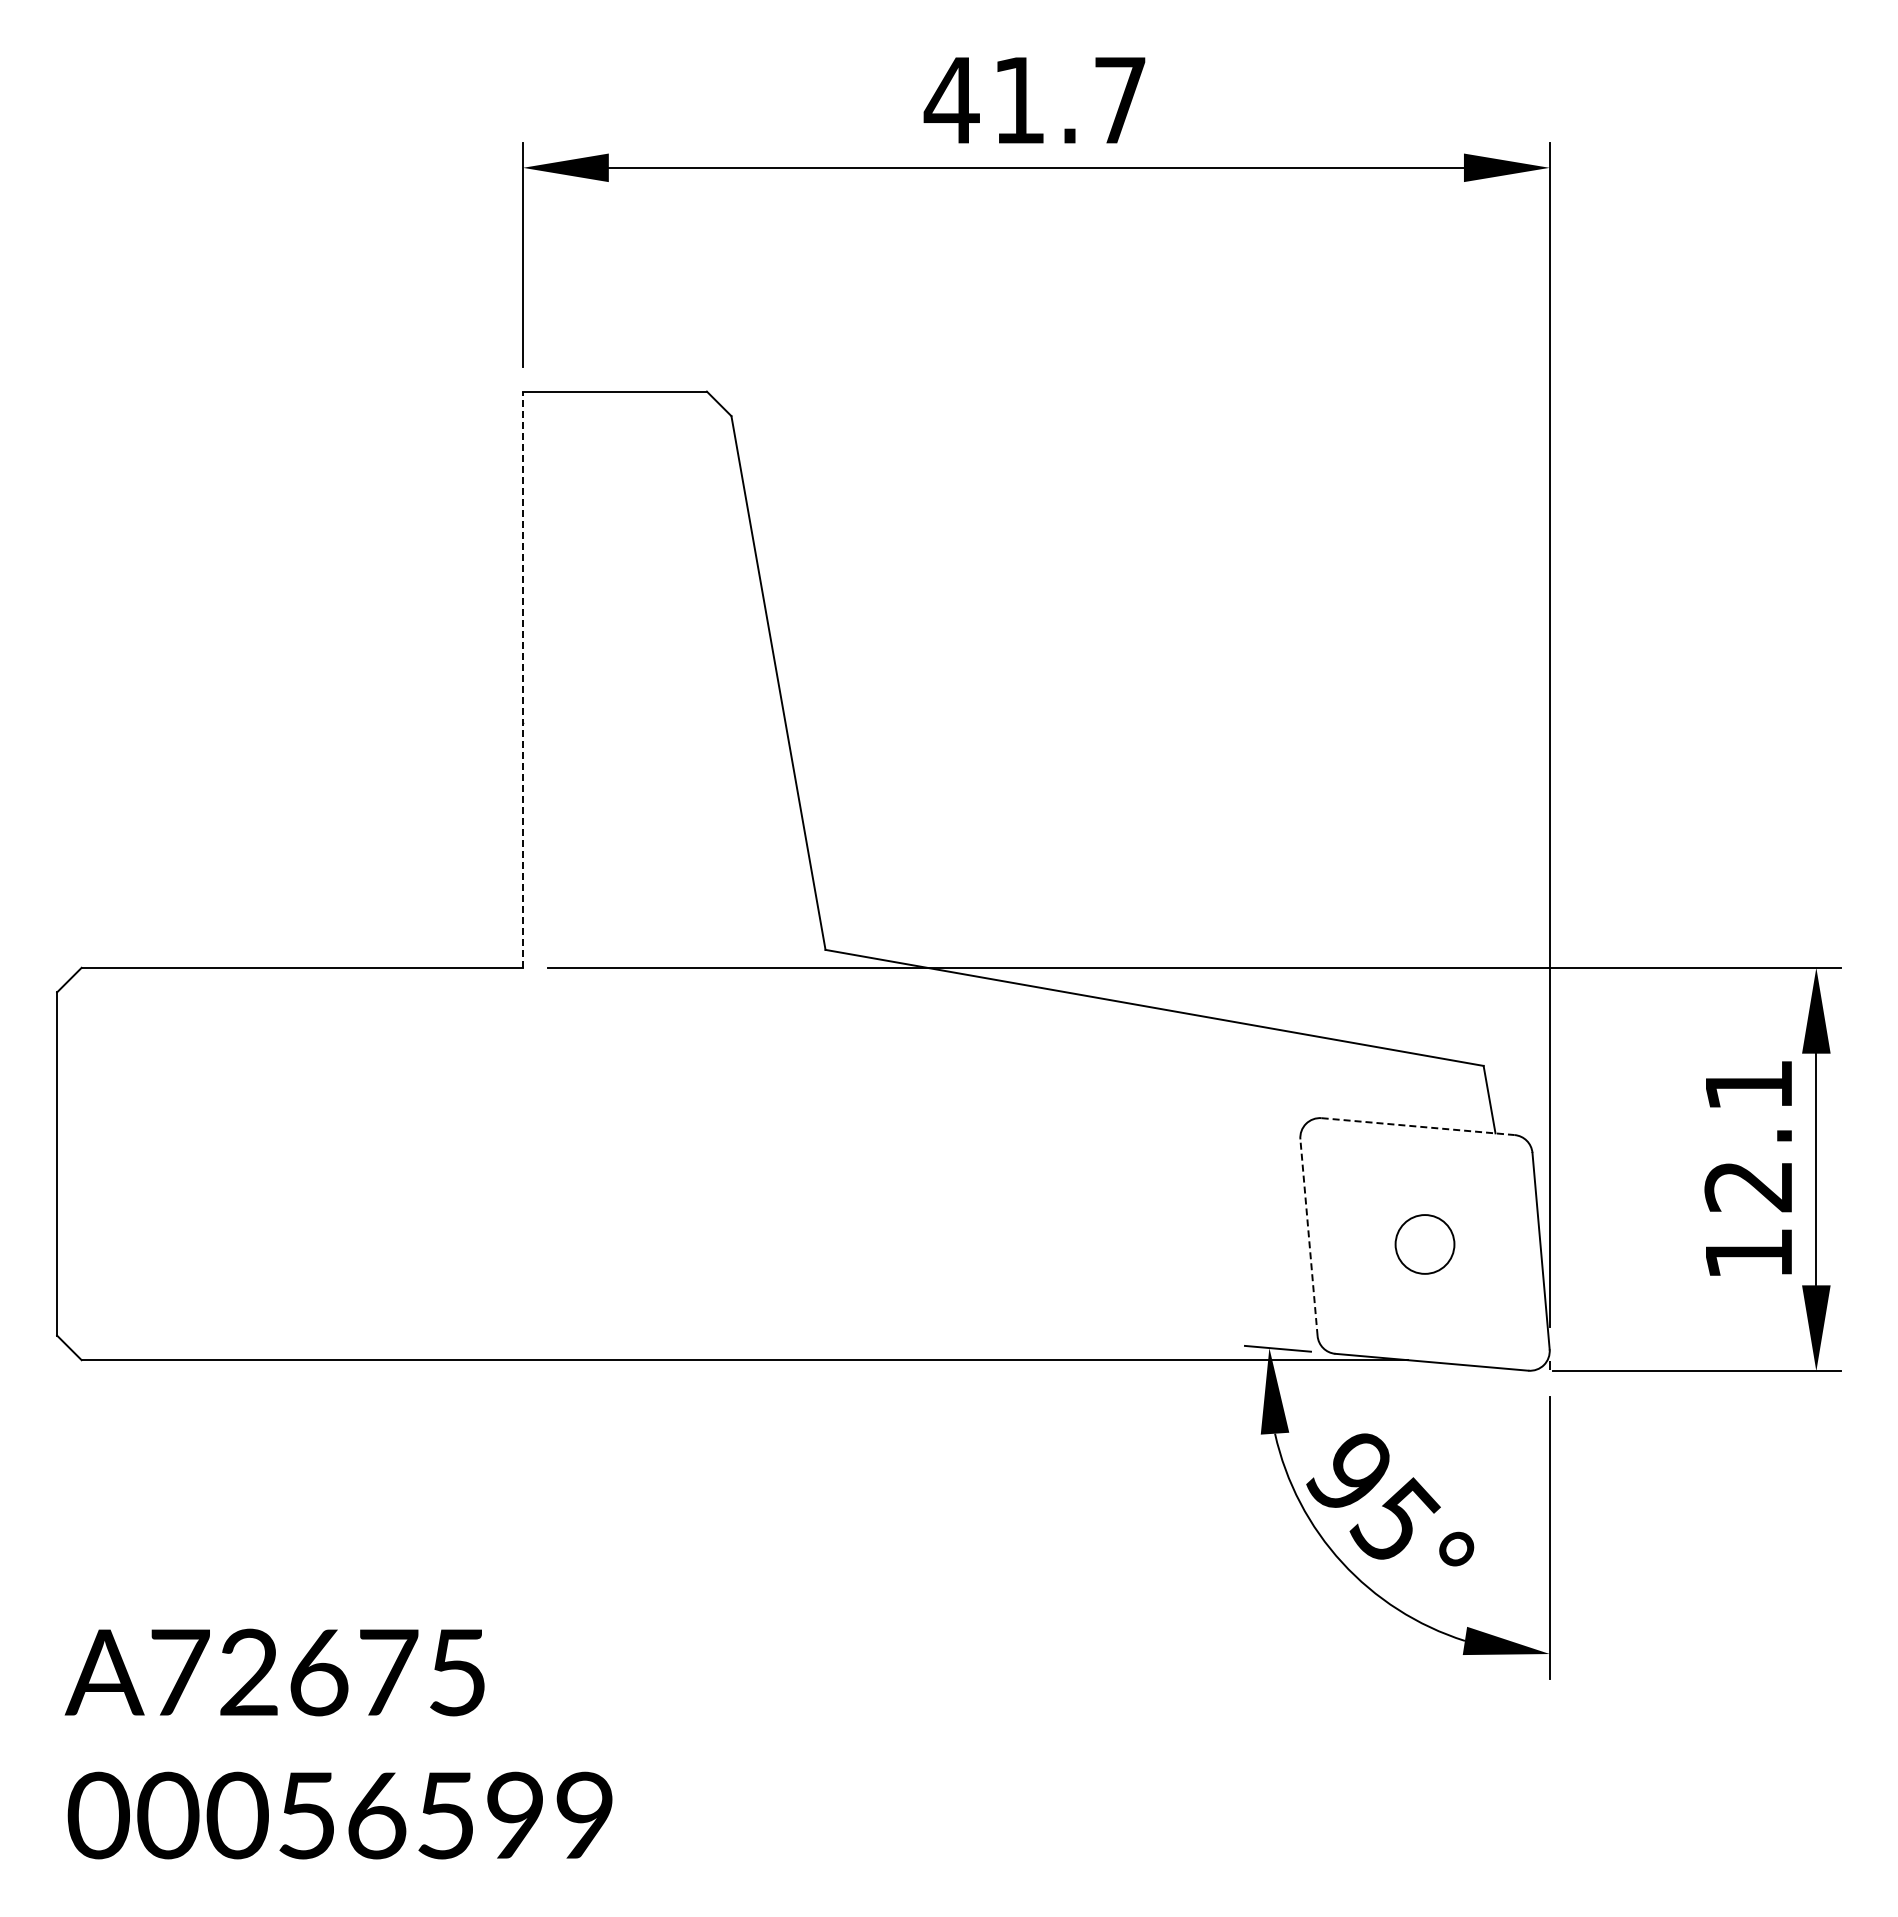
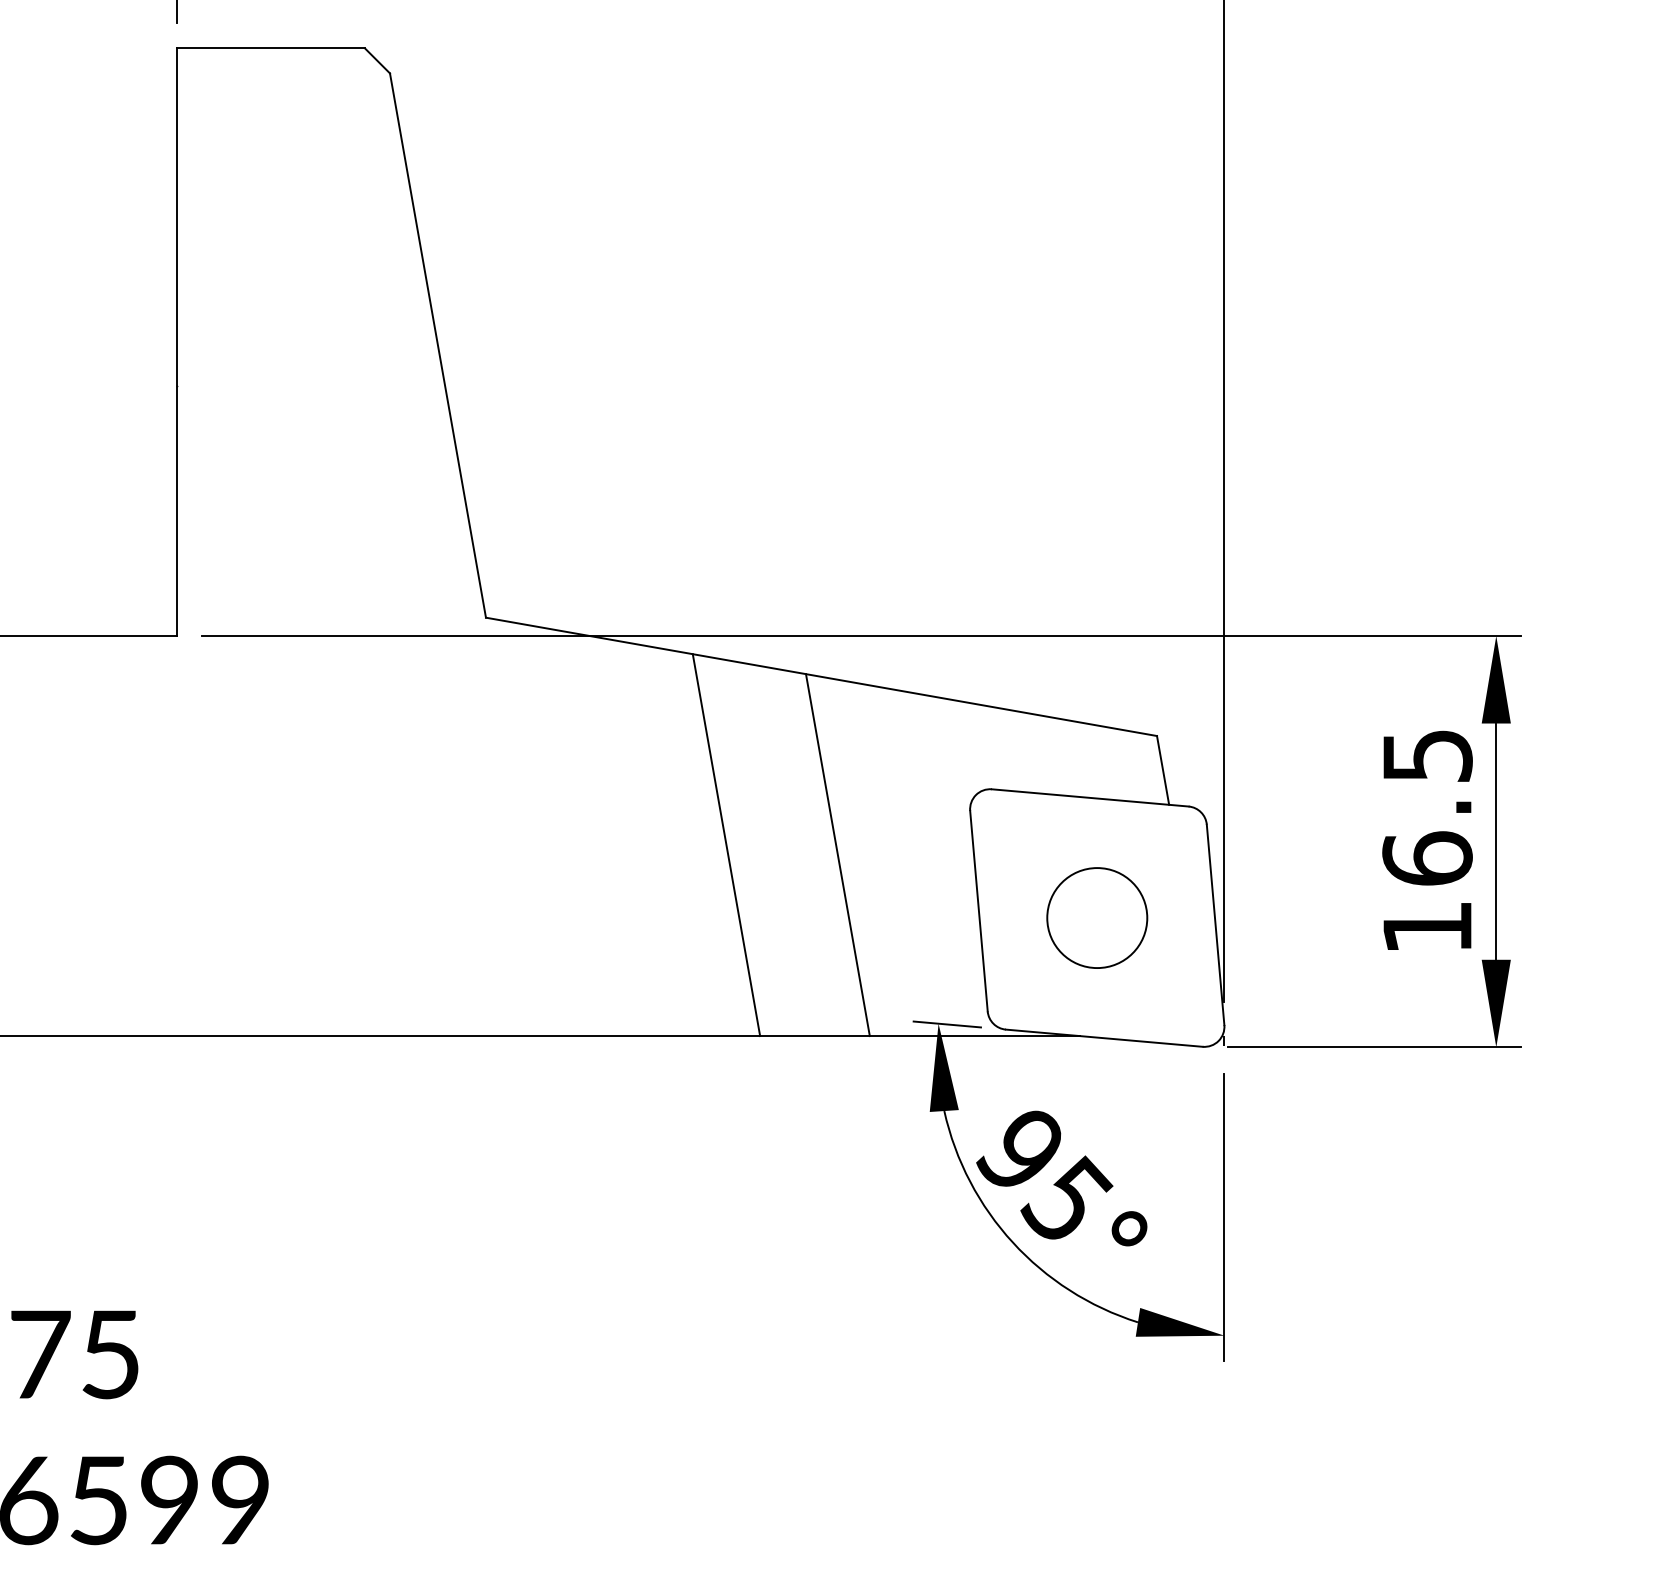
line: (523, 679) -> (177, 341), dashed -> solid
line: (1418, 1126) -> (1090, 797), dashed -> solid
text: (1748, 1136) -> (1427, 807), 12.1 -> 16.5
line: (1061, 1172) -> (726, 844), added
line: (1170, 1182) -> (837, 854), added
line: (1309, 1237) -> (979, 910), dashed -> solid
circle: (1424, 1244) -> (1096, 918), size x1.67

